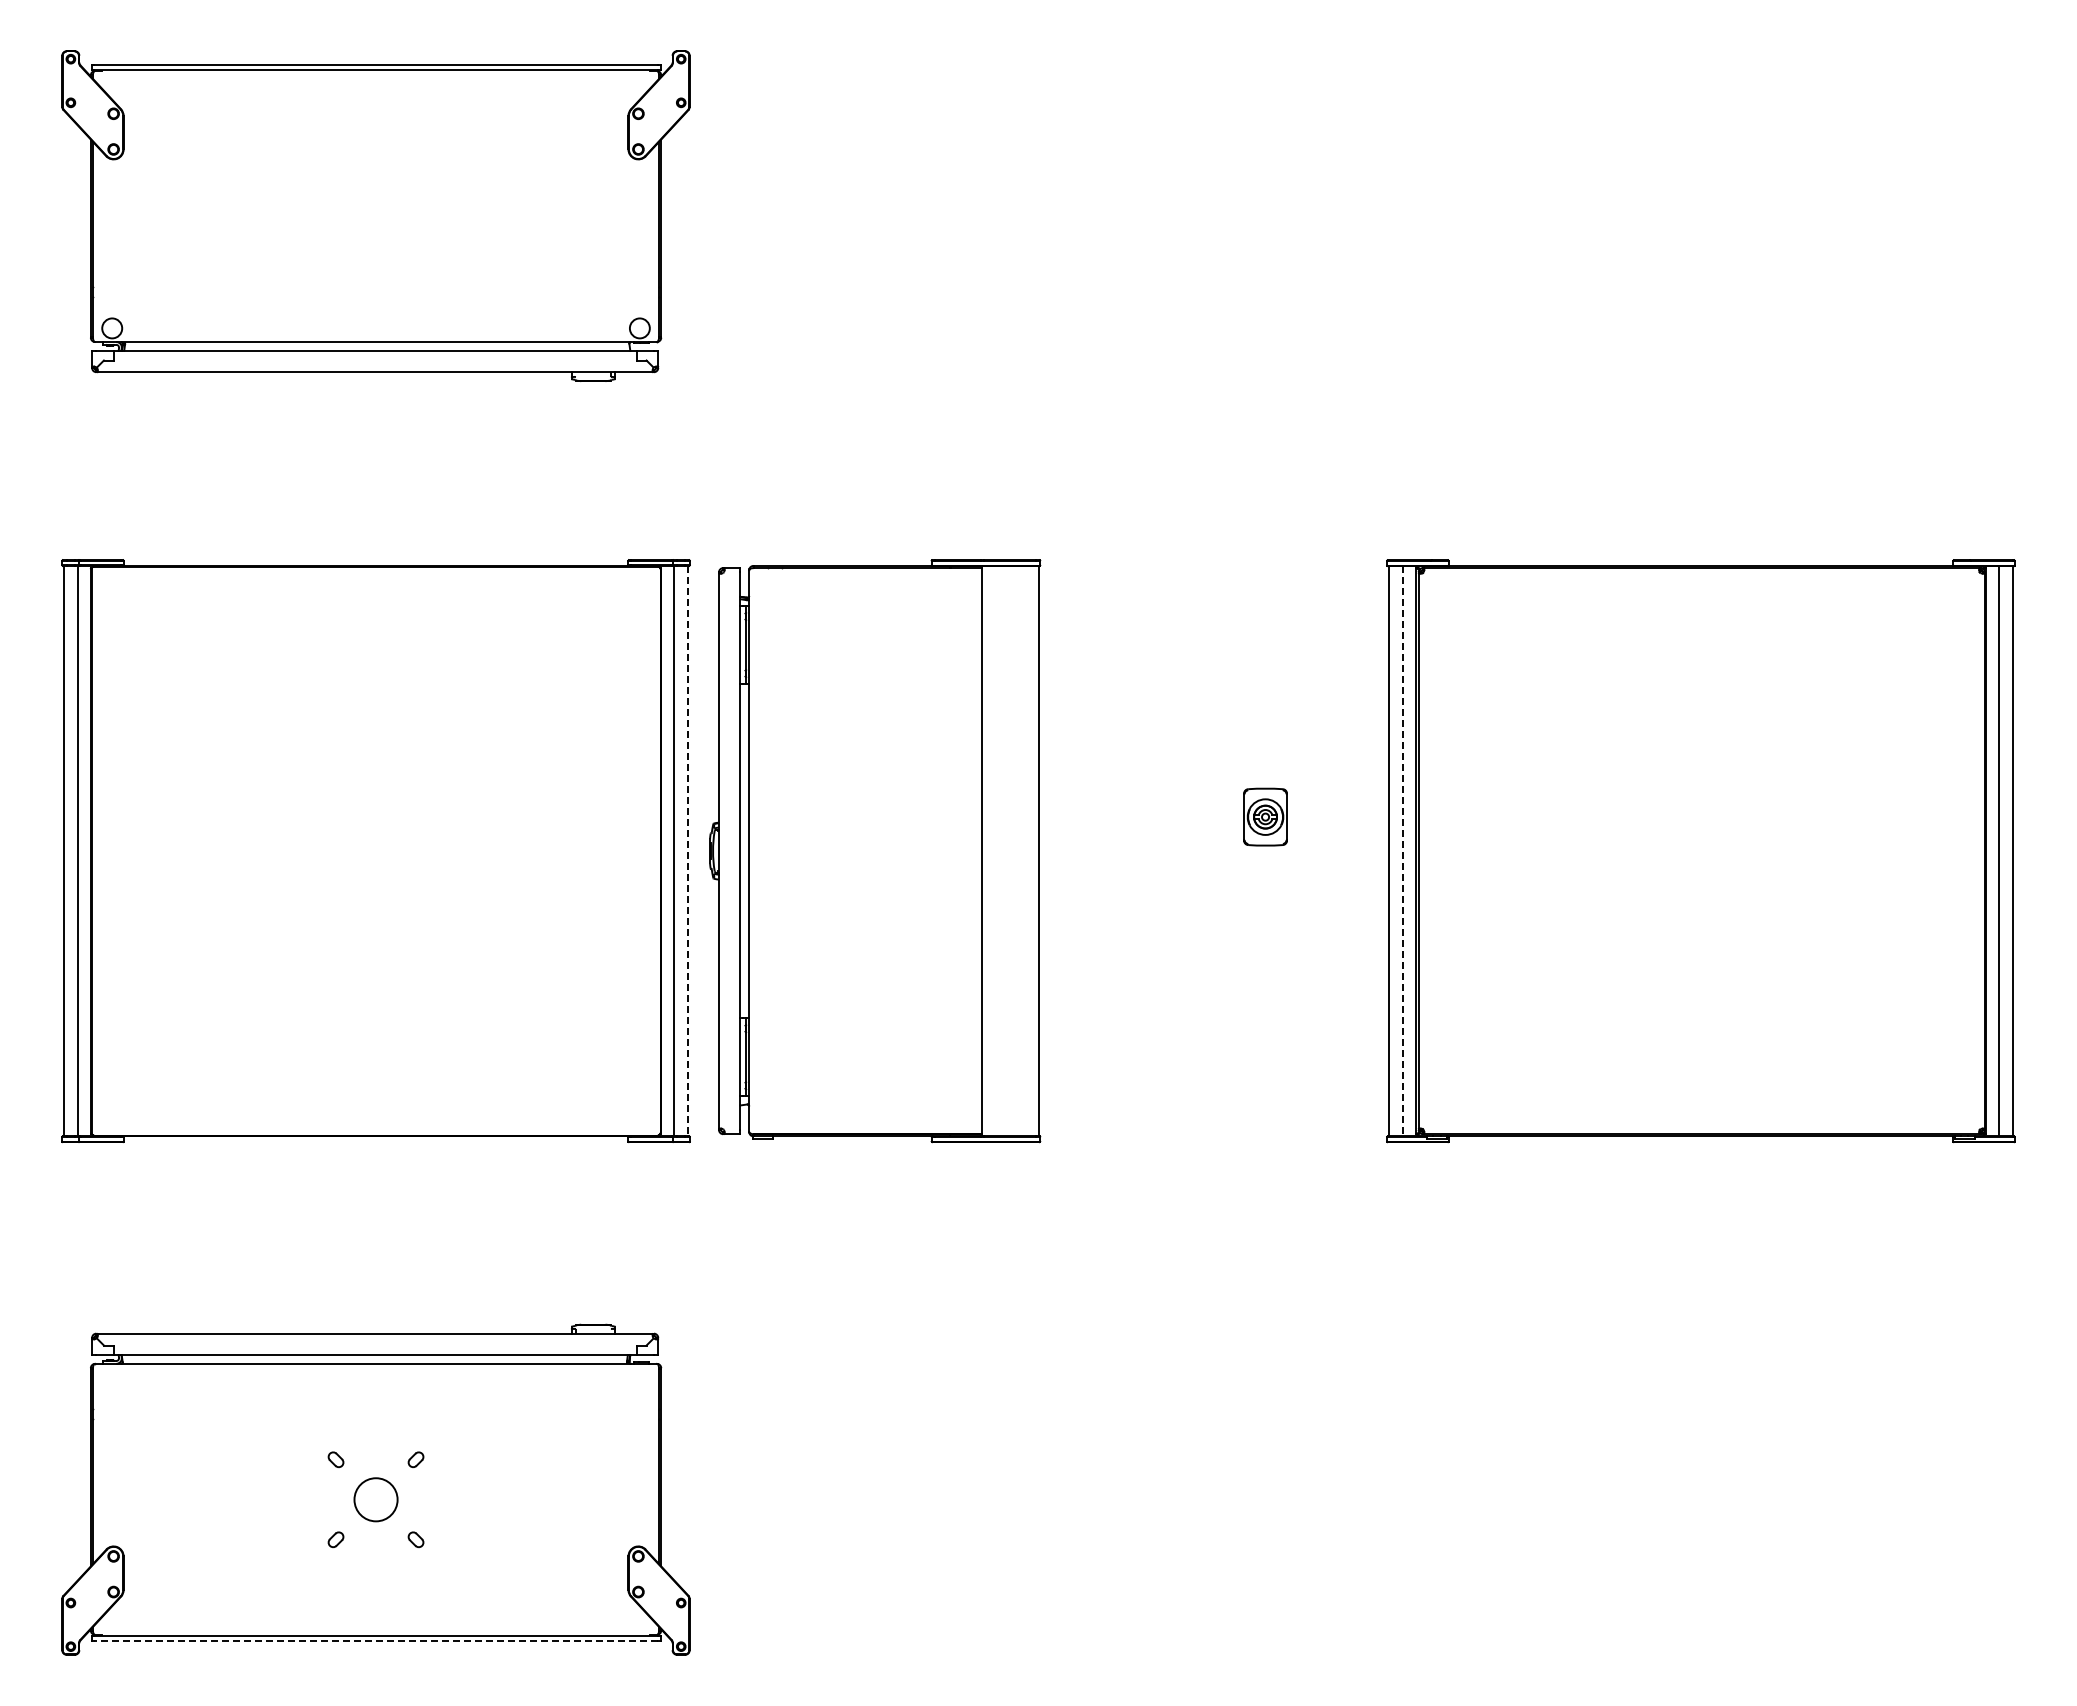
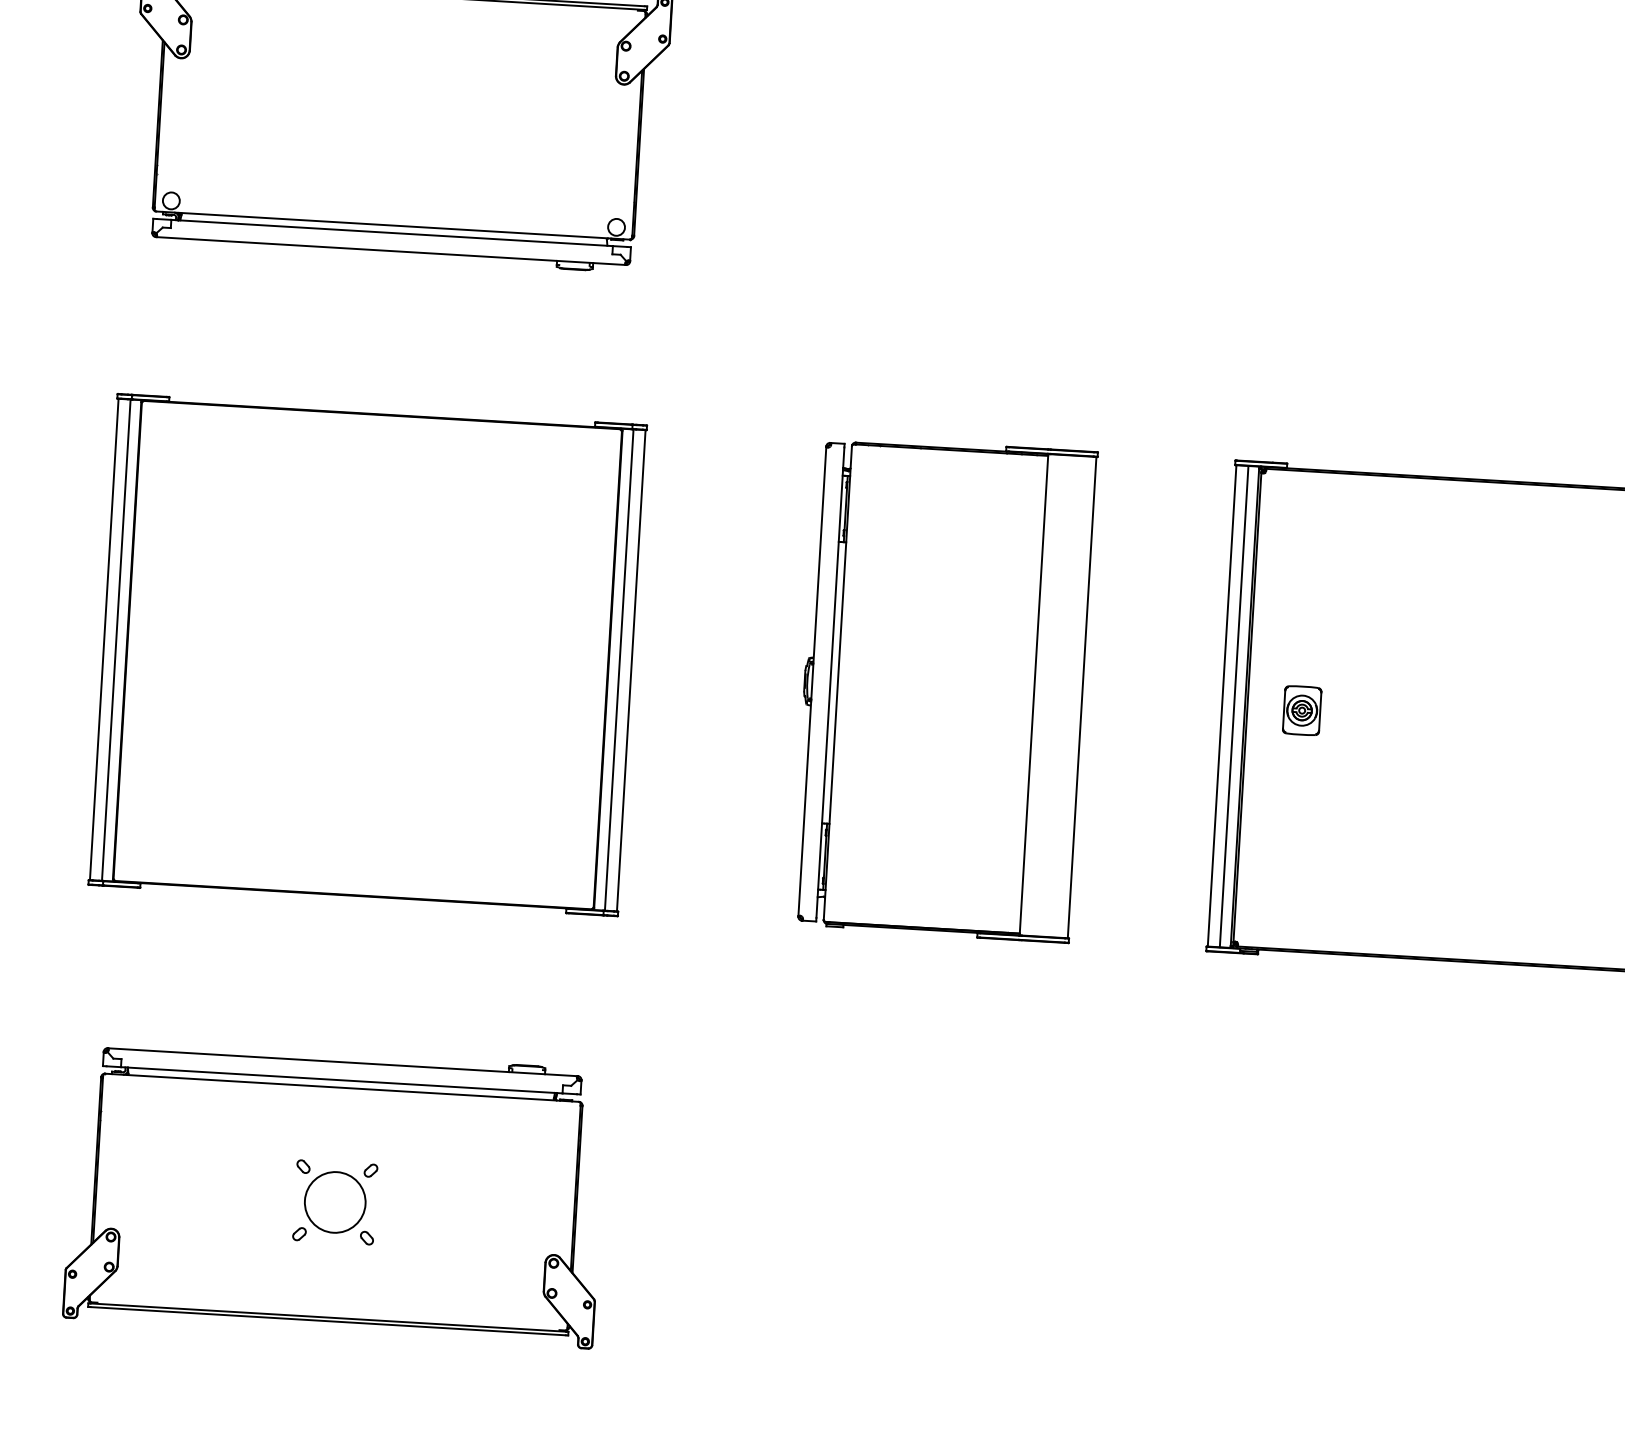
part: (1265, 816) -> (1302, 710), moved
line: (688, 851) -> (631, 671), dashed -> solid
part: (875, 851) -> (944, 689), moved
line: (1402, 851) -> (1233, 706), dashed -> solid
circle: (375, 1499) -> (334, 1202), size x1.67
line: (376, 1640) -> (328, 1321), dashed -> solid

